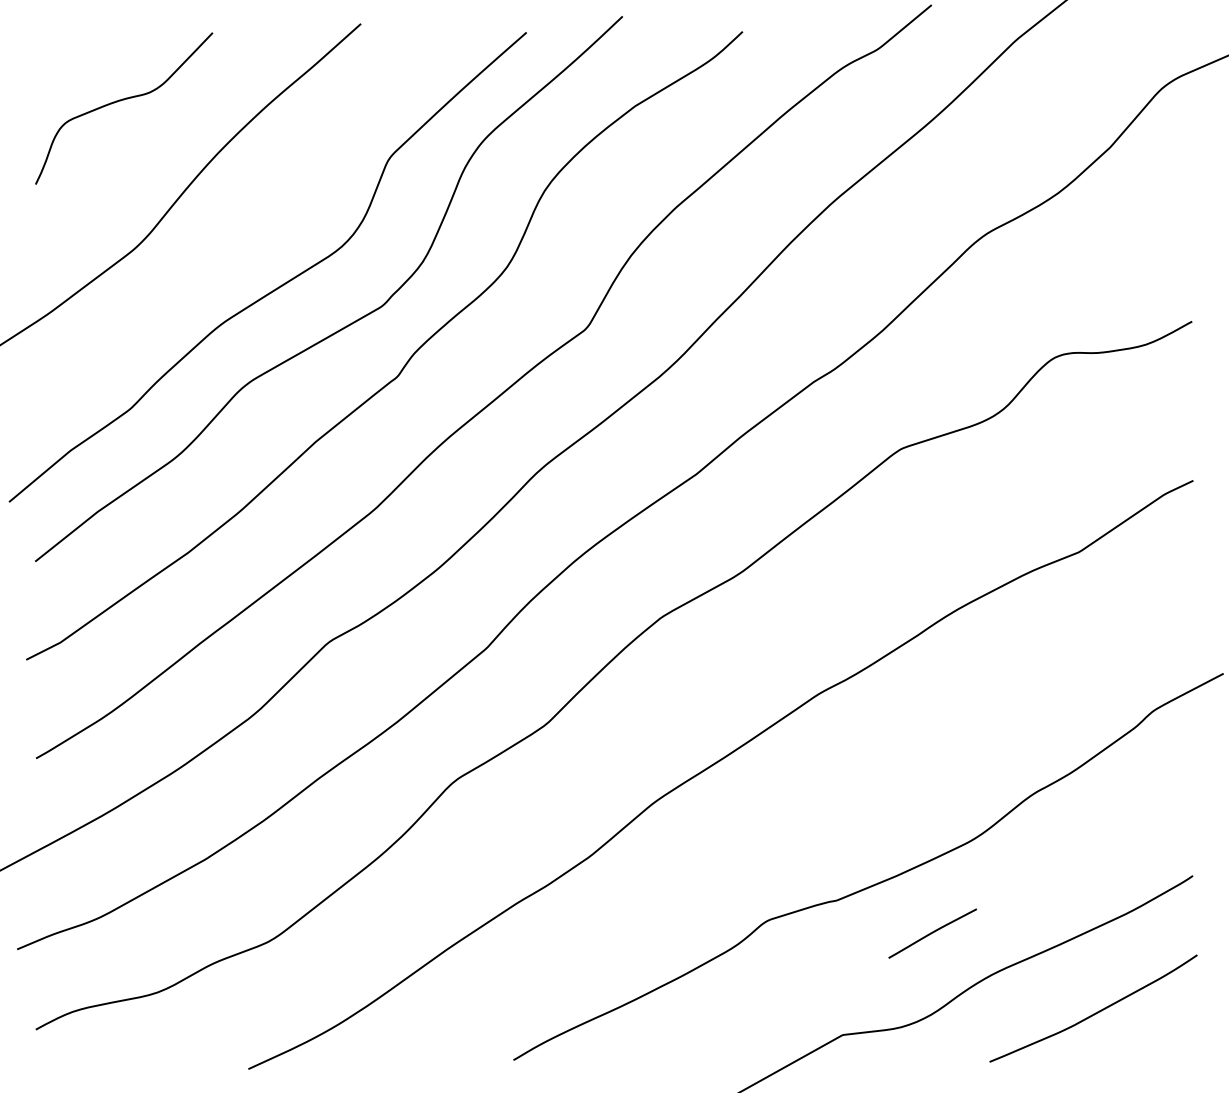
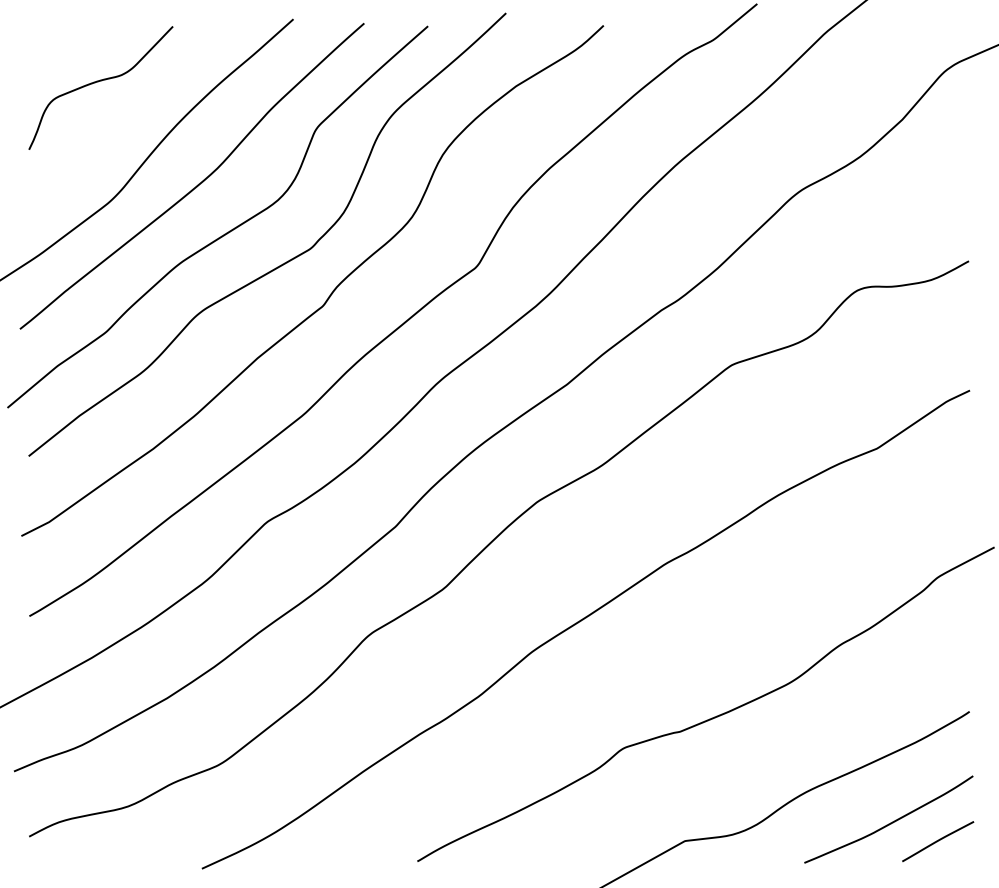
curve: (244, 225) -> (198, 183), added
line: (933, 933) -> (938, 841), moved

